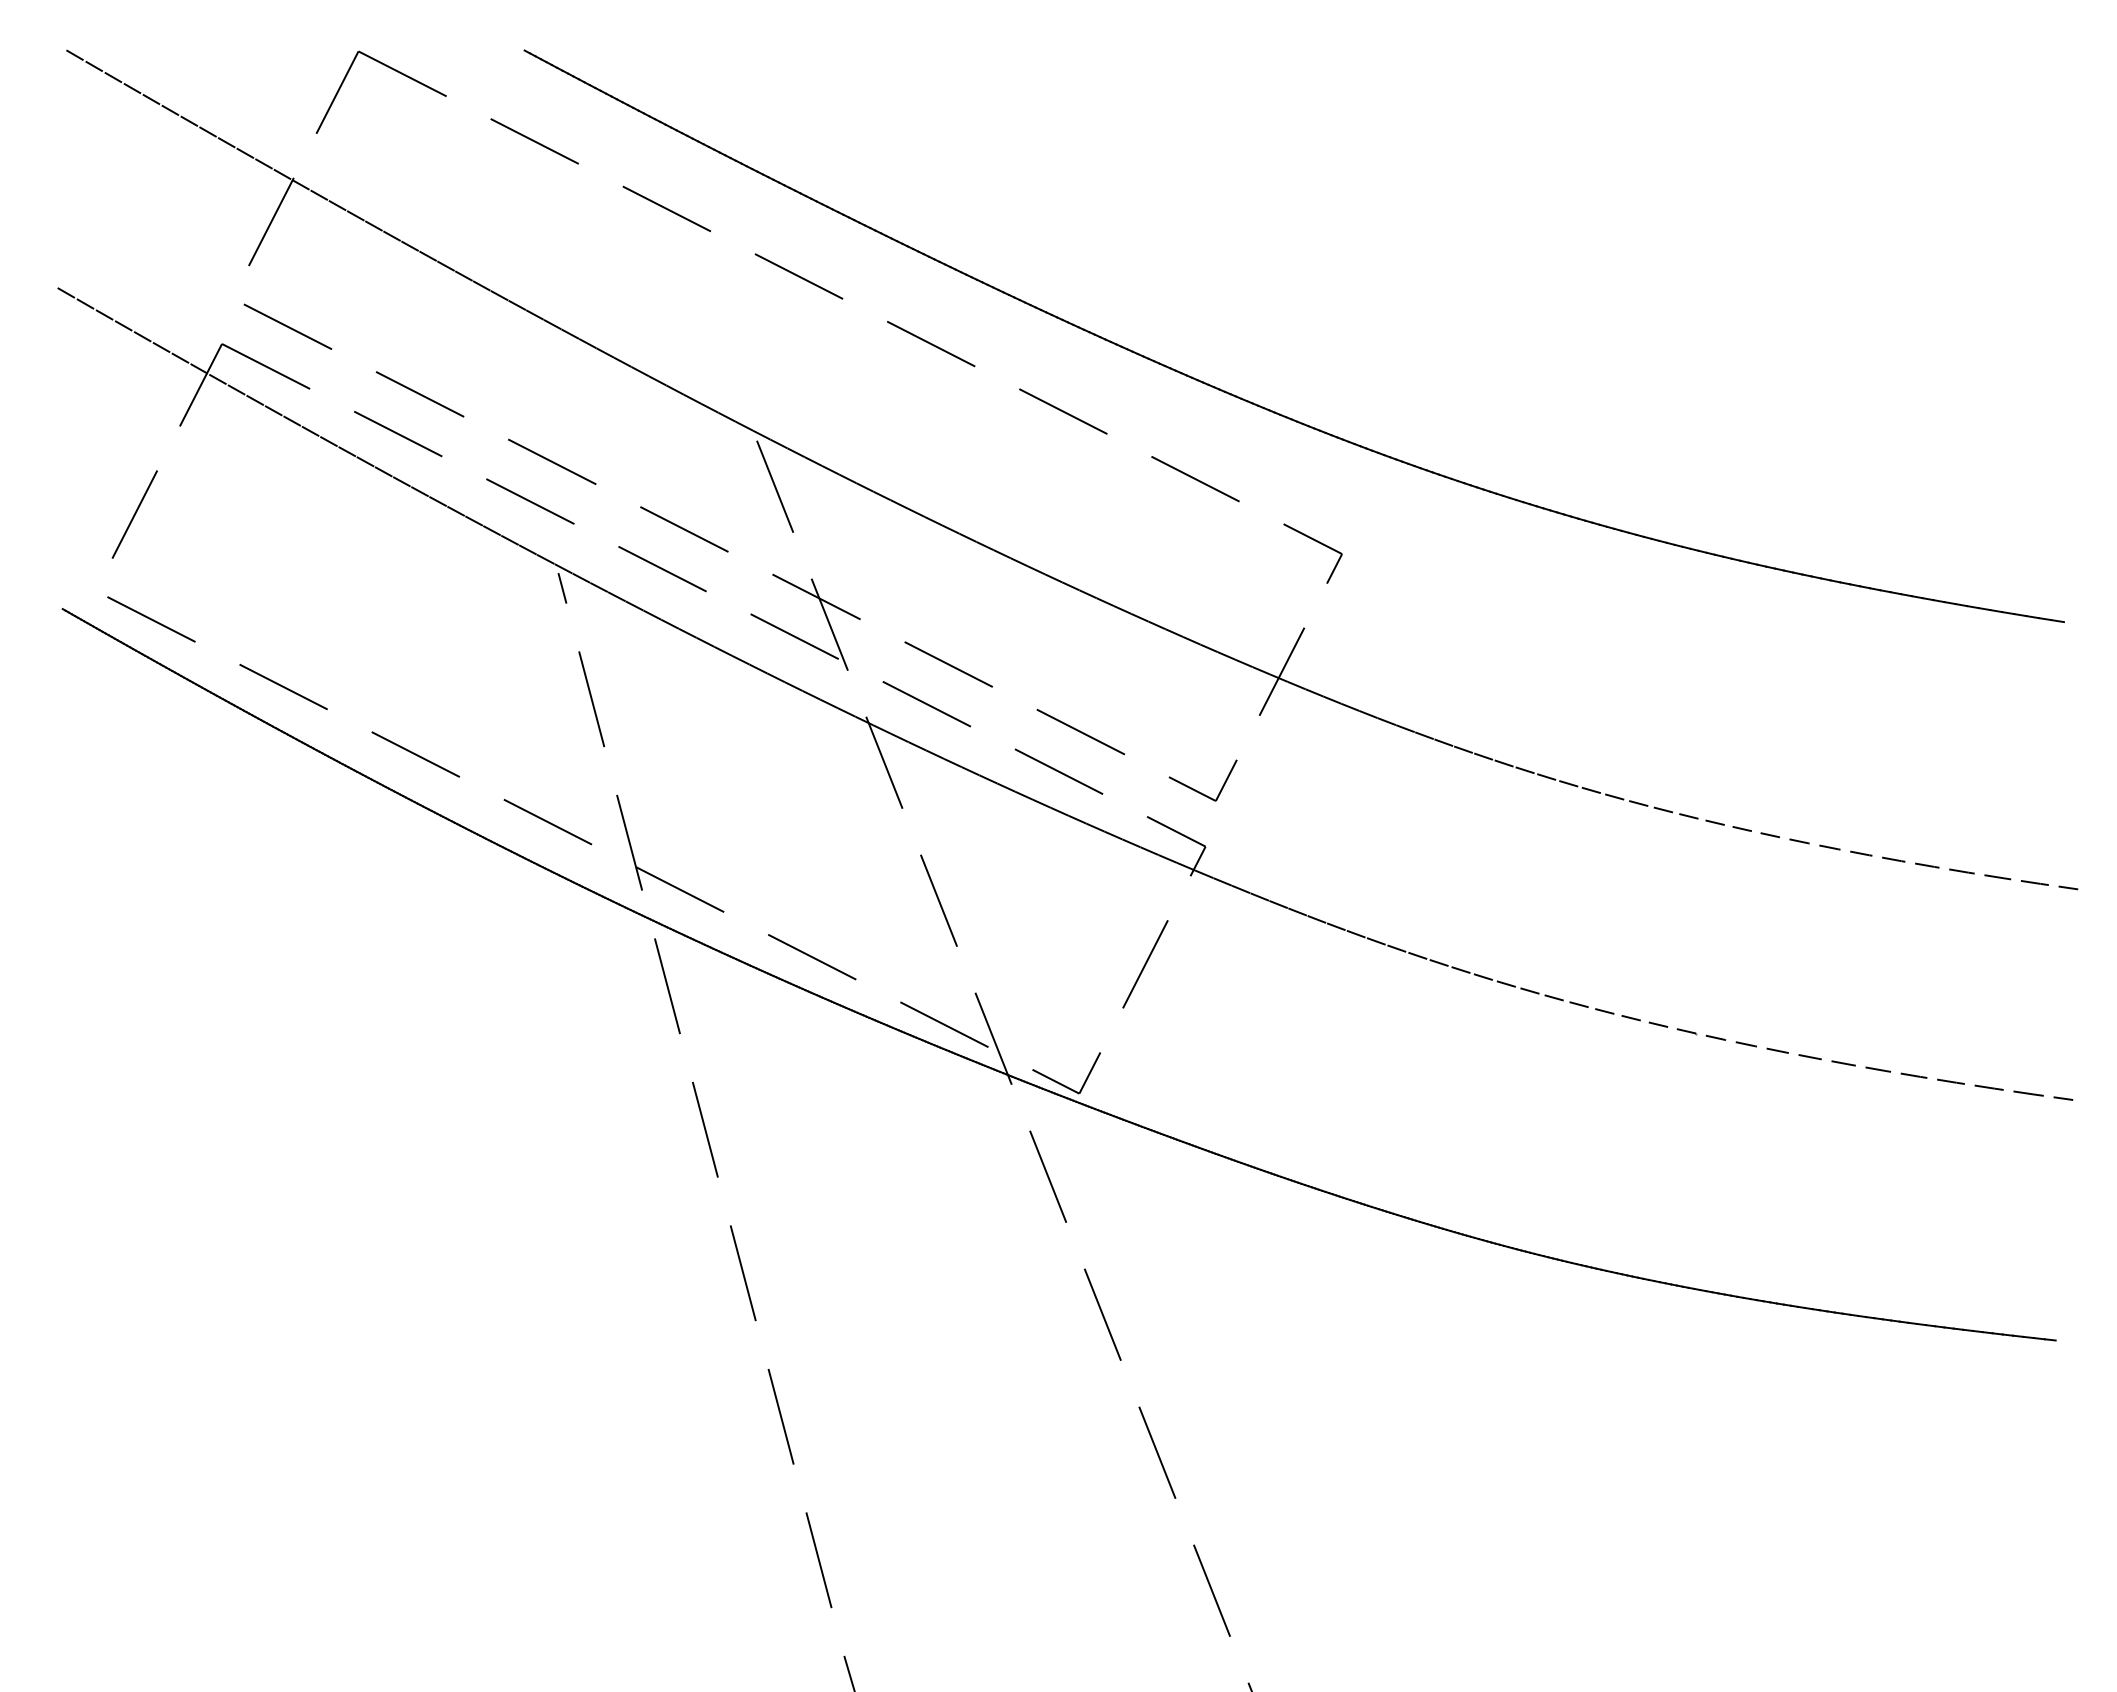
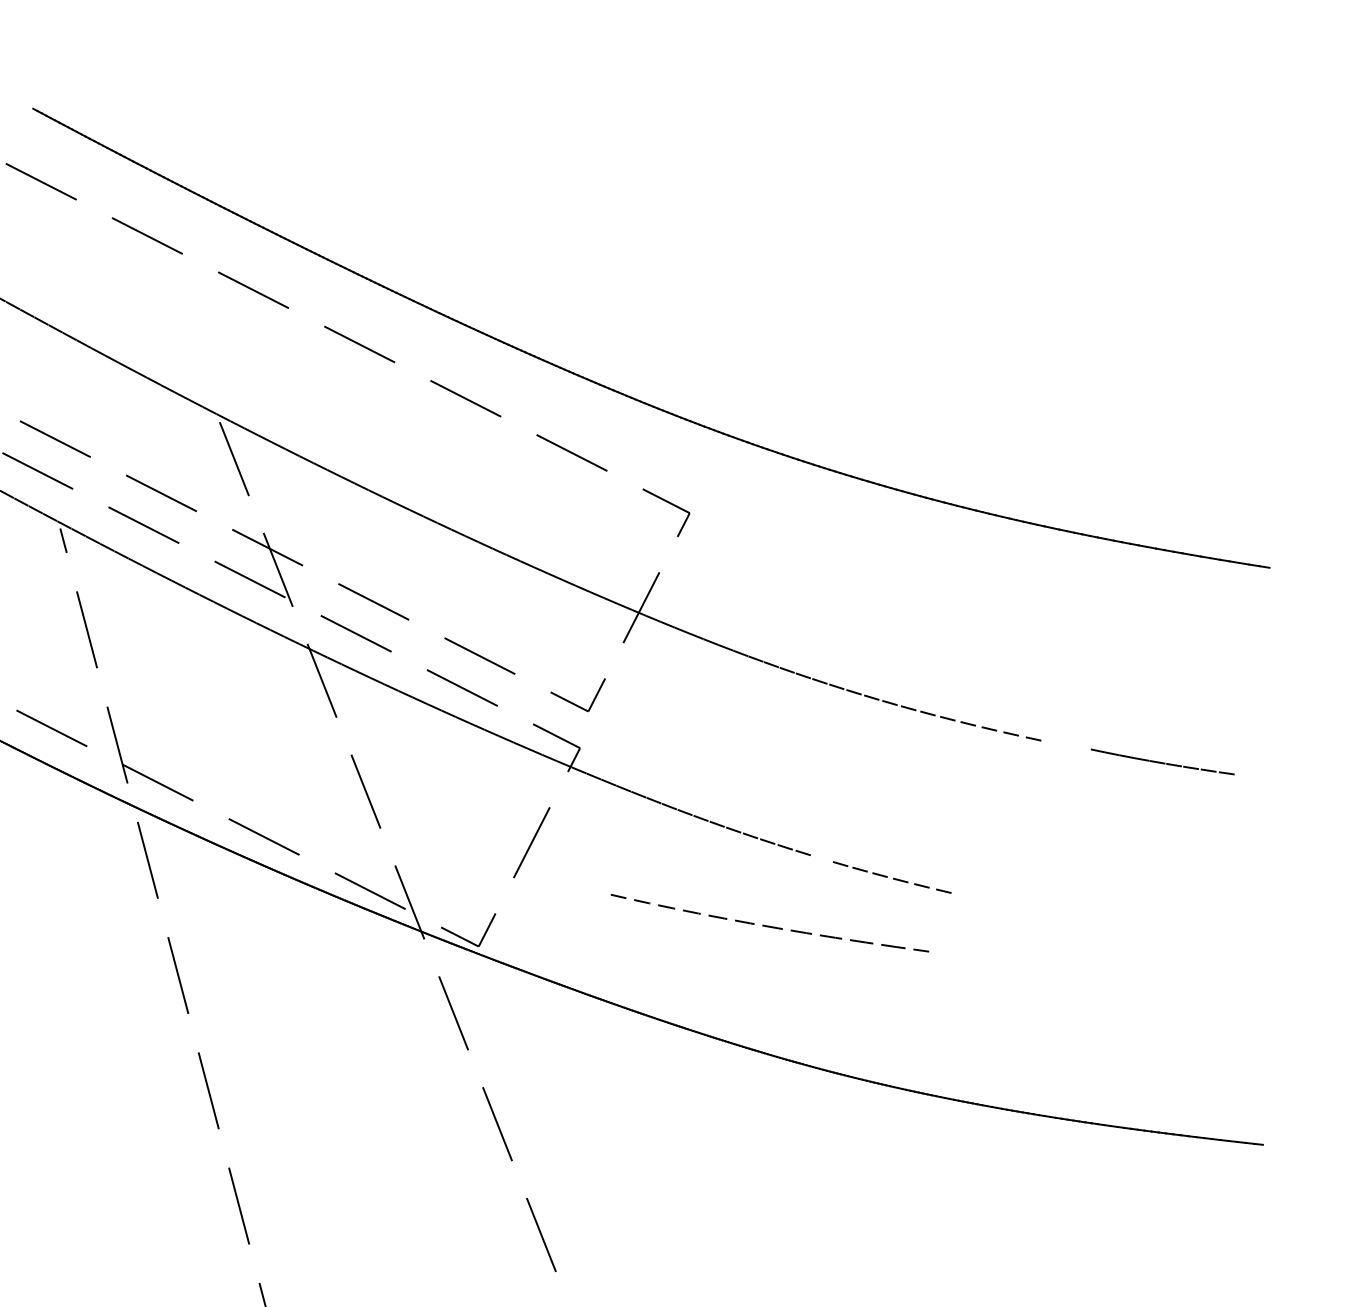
part: (1933, 864) -> (1164, 762), size x0.6
line: (1503, 983) -> (819, 858), removed
part: (1874, 1064) -> (769, 923), moved

